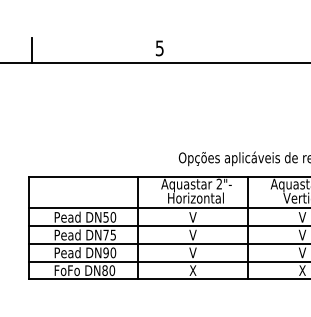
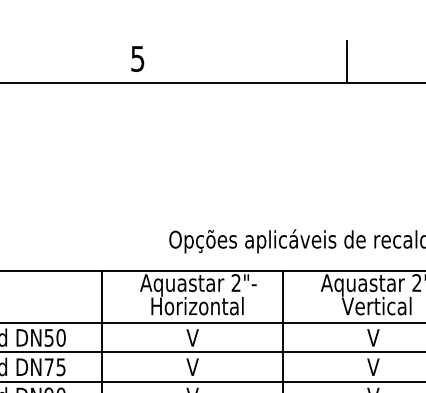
line: (286, 50) -> (346, 62), added

